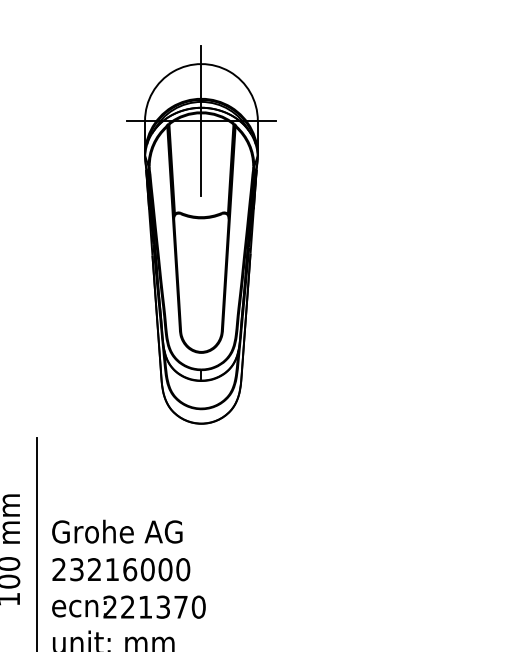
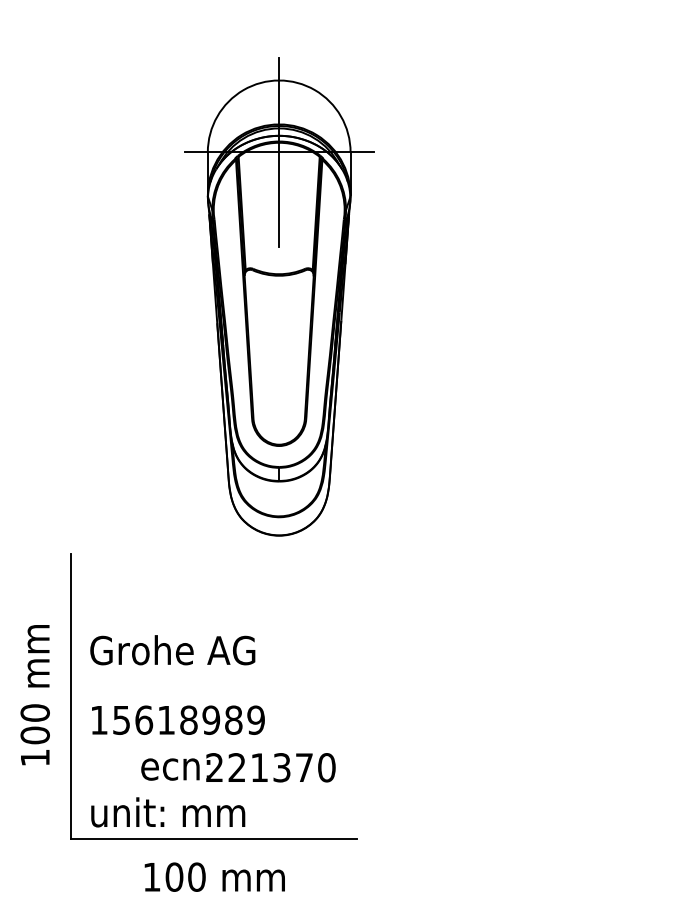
text: (117, 531) -> (172, 650), moved
text: (121, 569) -> (177, 719), 23216000 -> 15618989
text: (128, 607) -> (238, 767), moved

